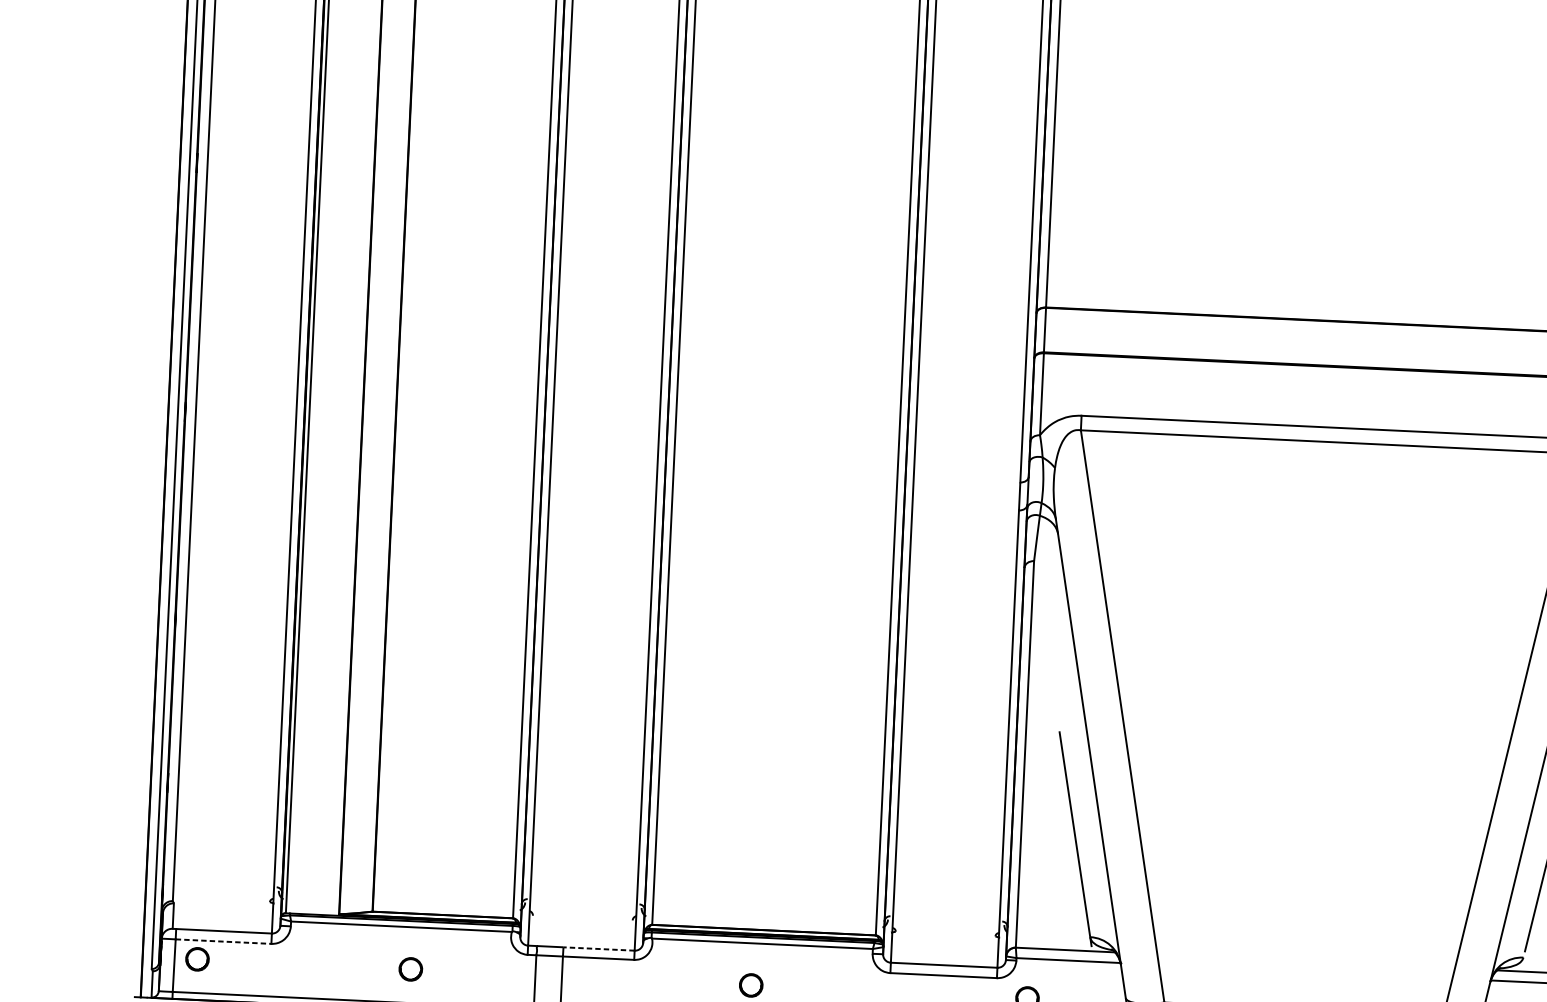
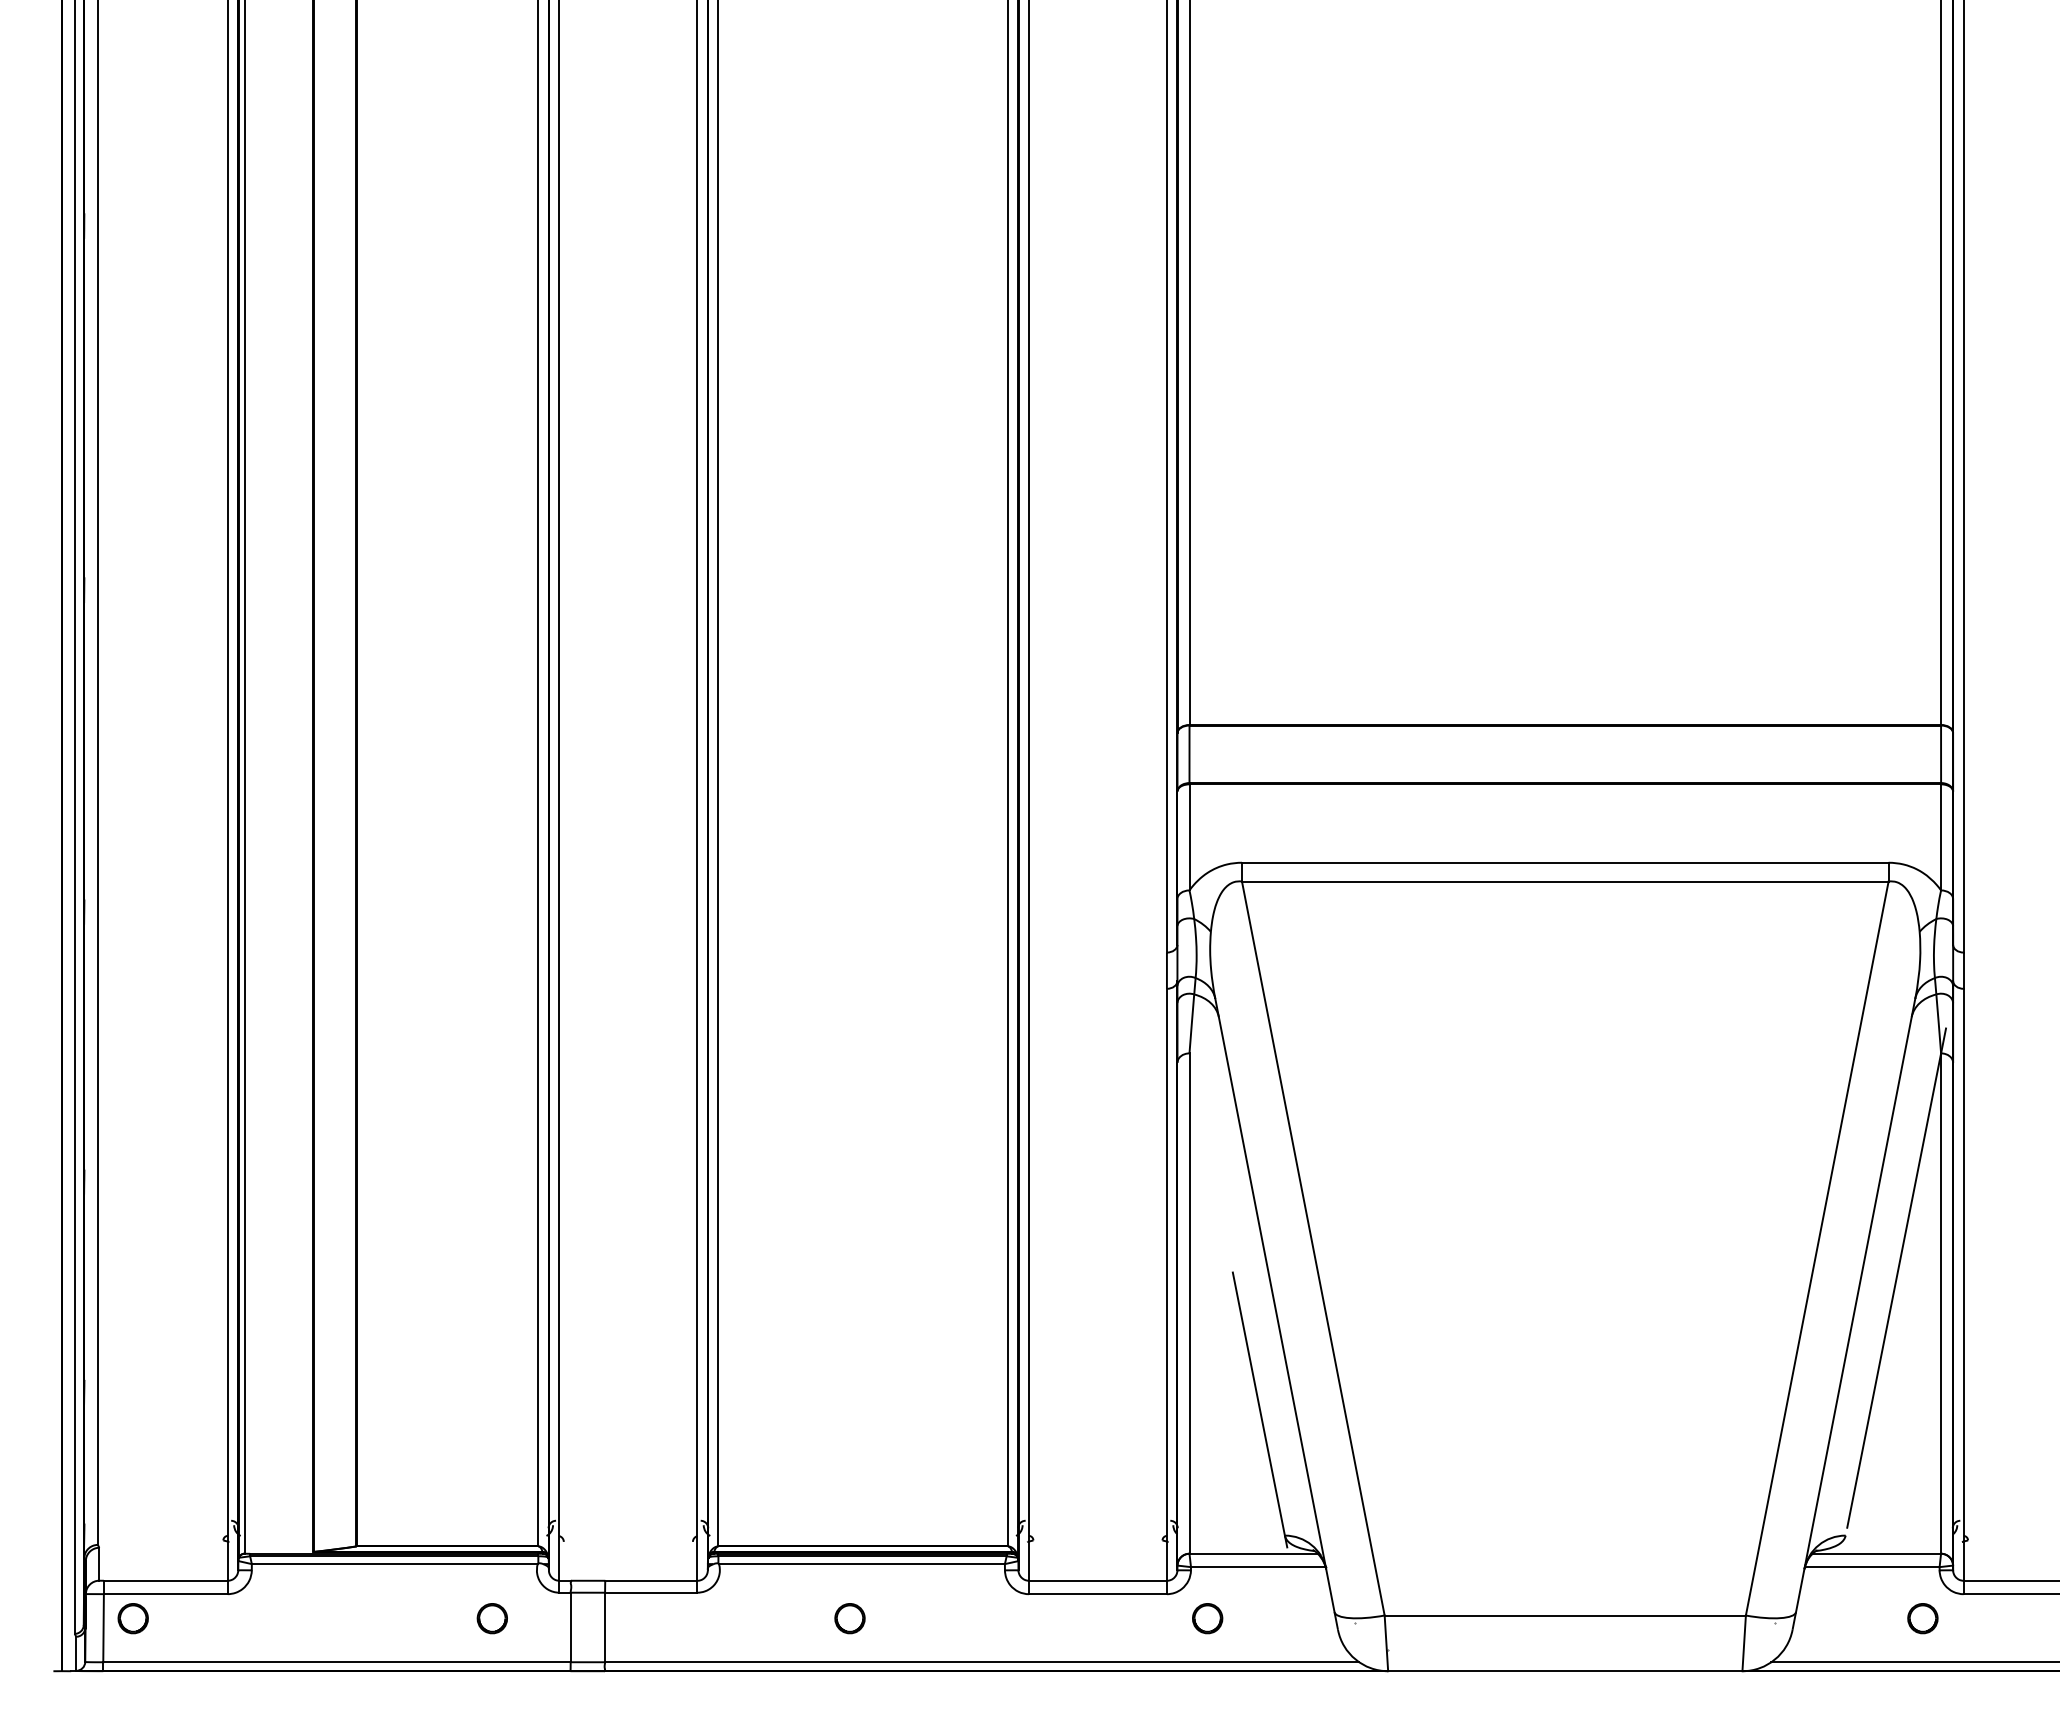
line: (223, 941) -> (165, 1594), dashed -> solid
line: (599, 948) -> (651, 1580), dashed -> solid
part: (410, 969) -> (491, 1618), moved

